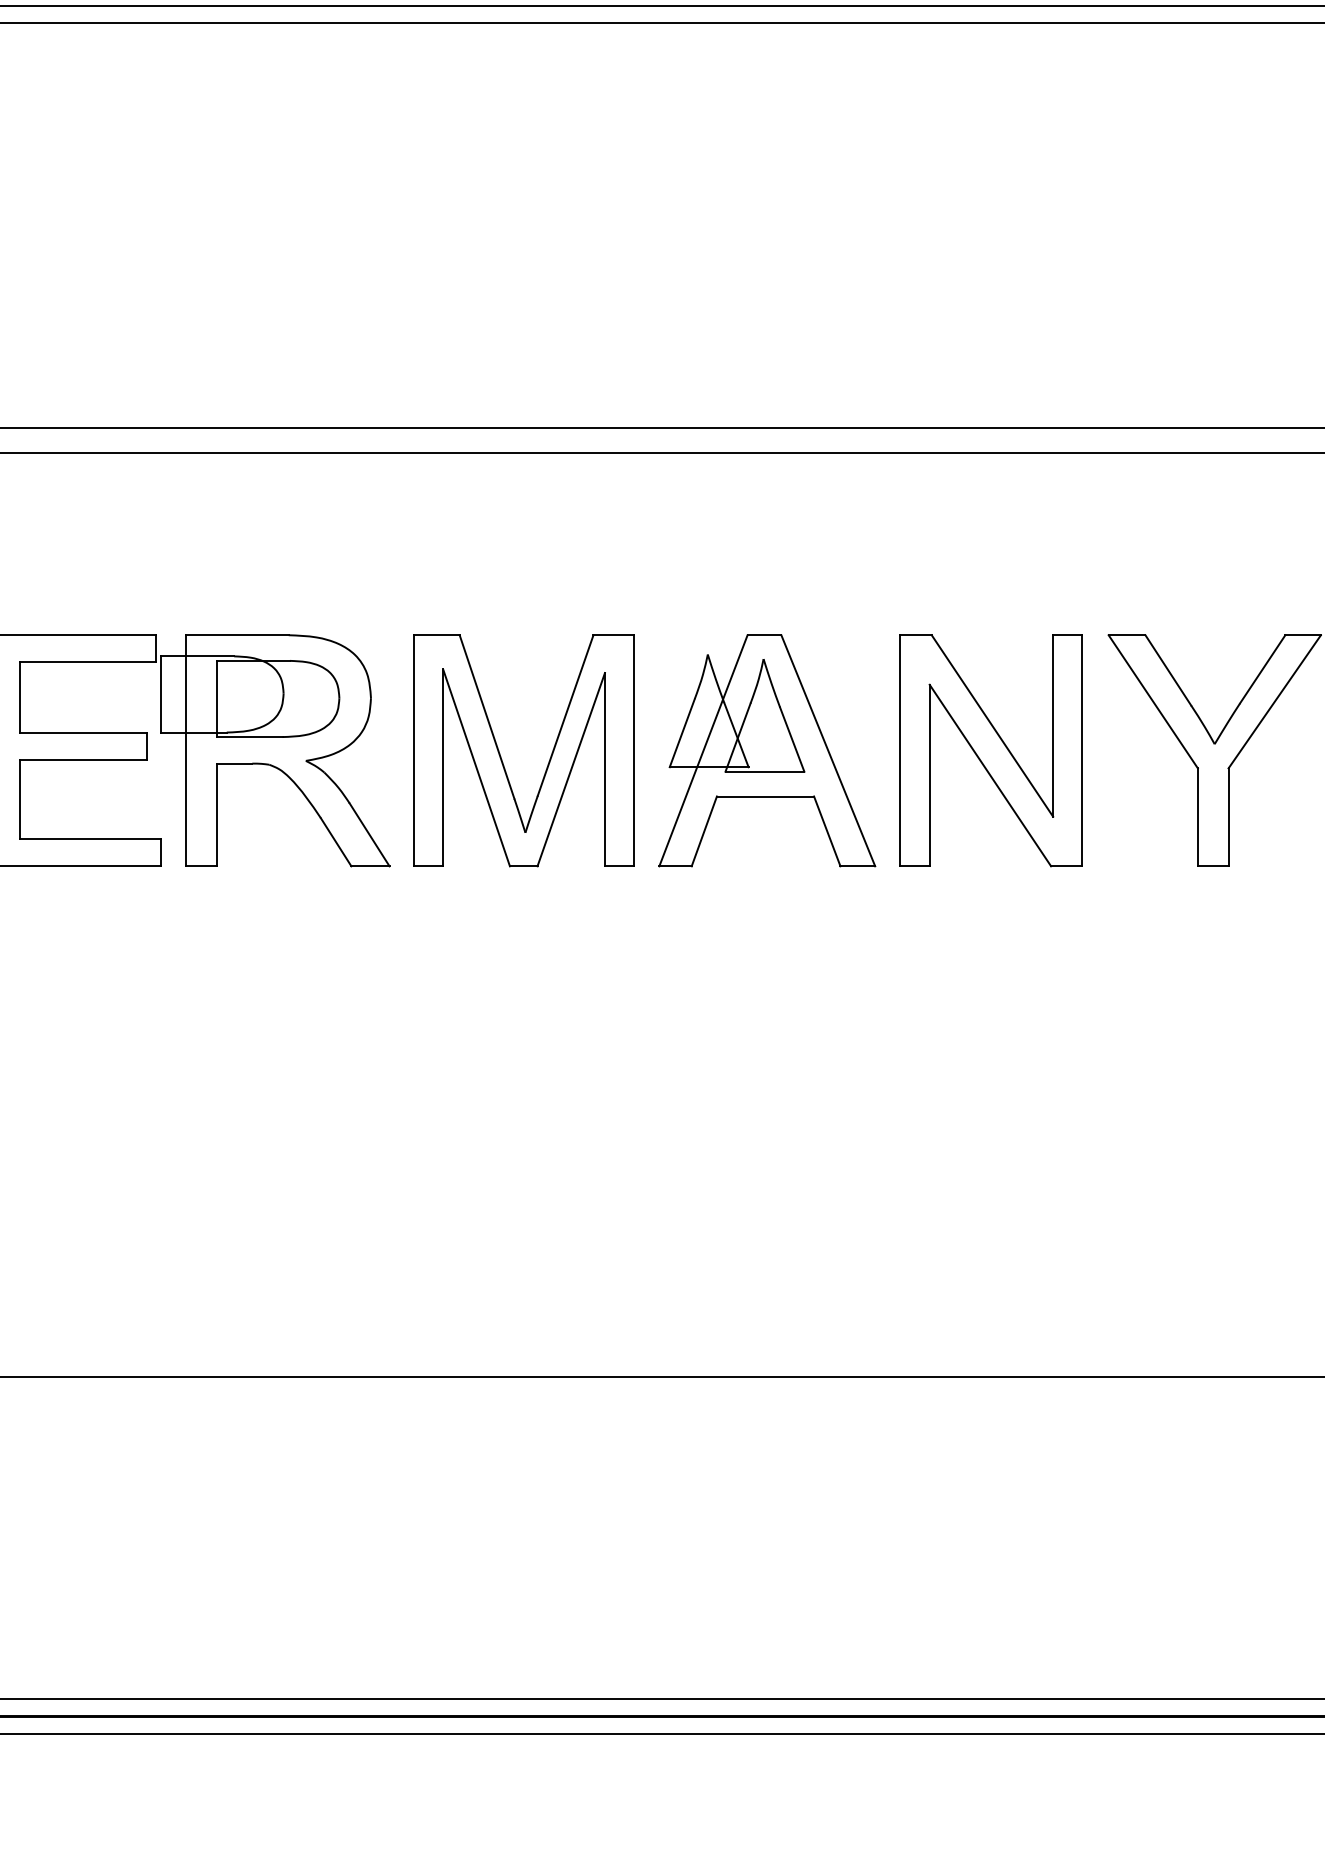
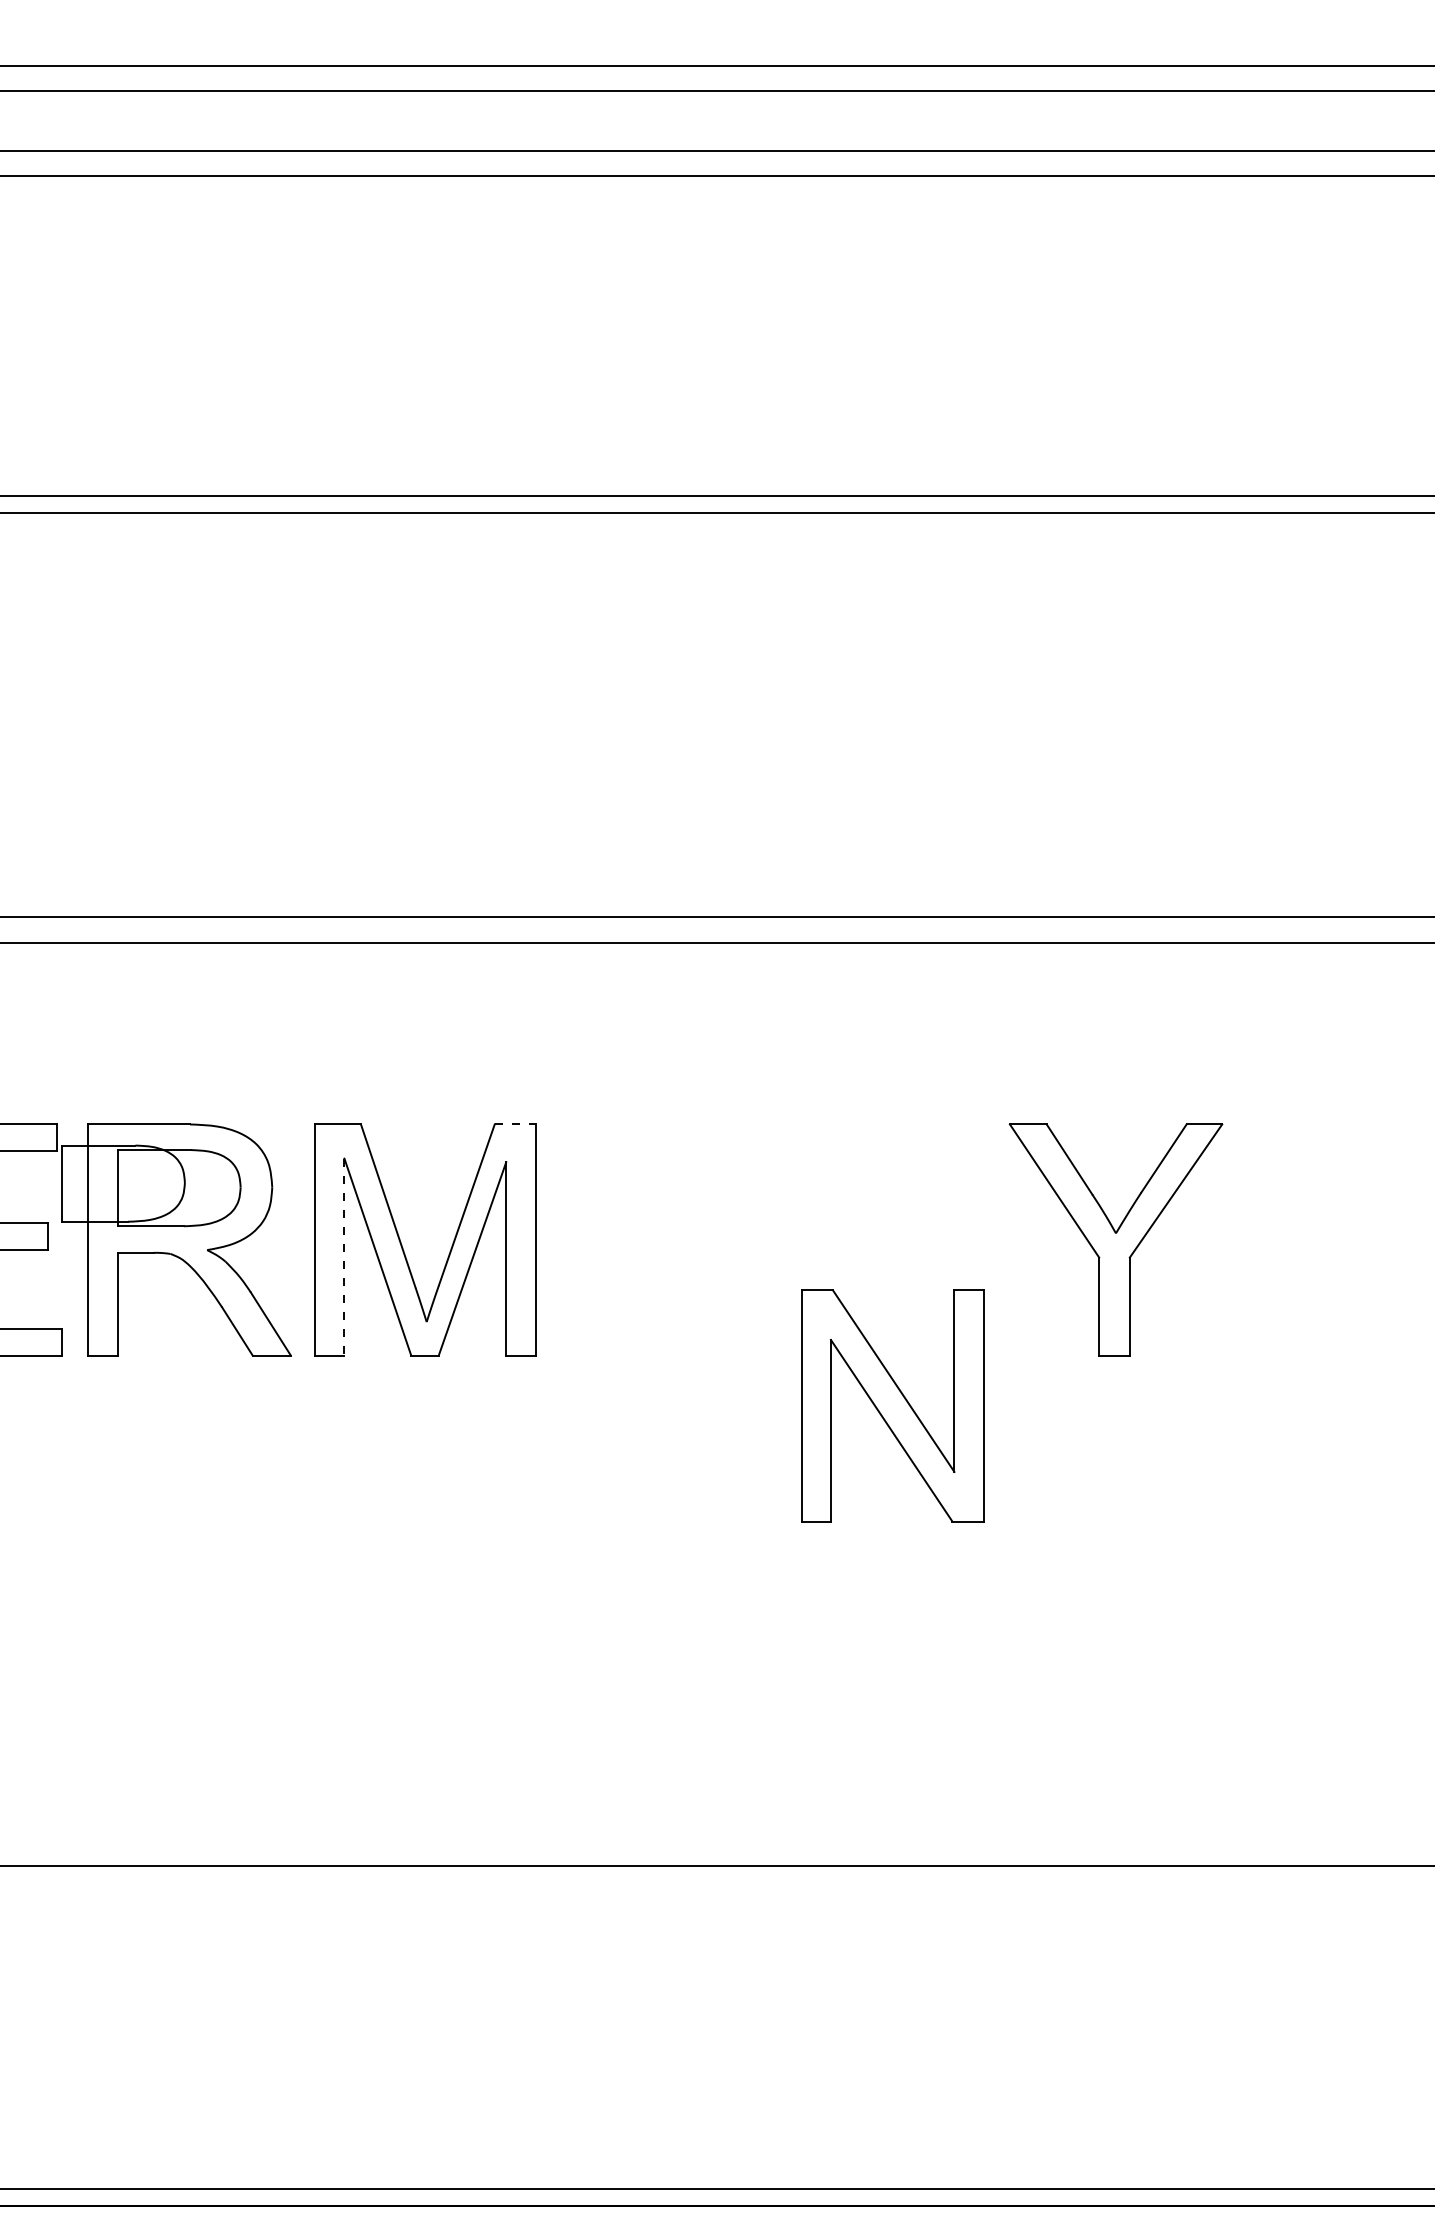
line: (614, 635) -> (515, 1124), solid -> dashed
part: (767, 750) -> (668, 1239), removed
part: (991, 750) -> (892, 1405), moved
line: (443, 768) -> (344, 1257), solid -> dashed

